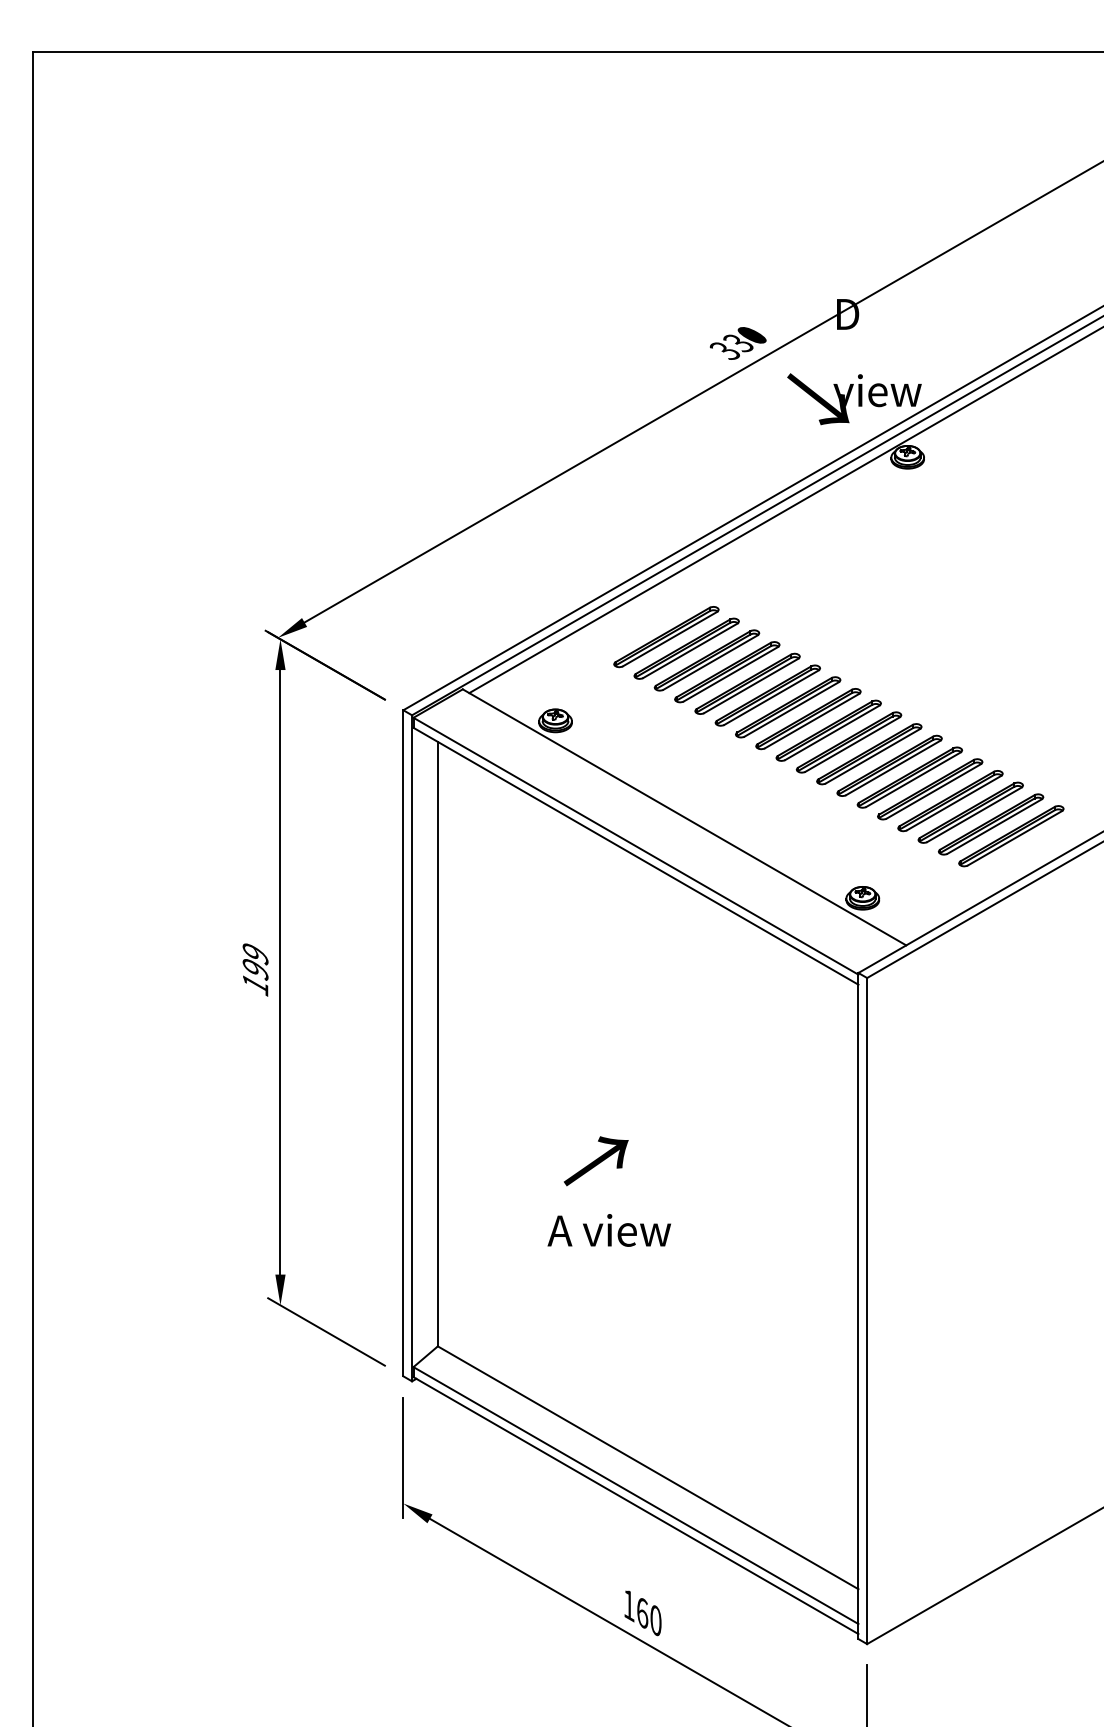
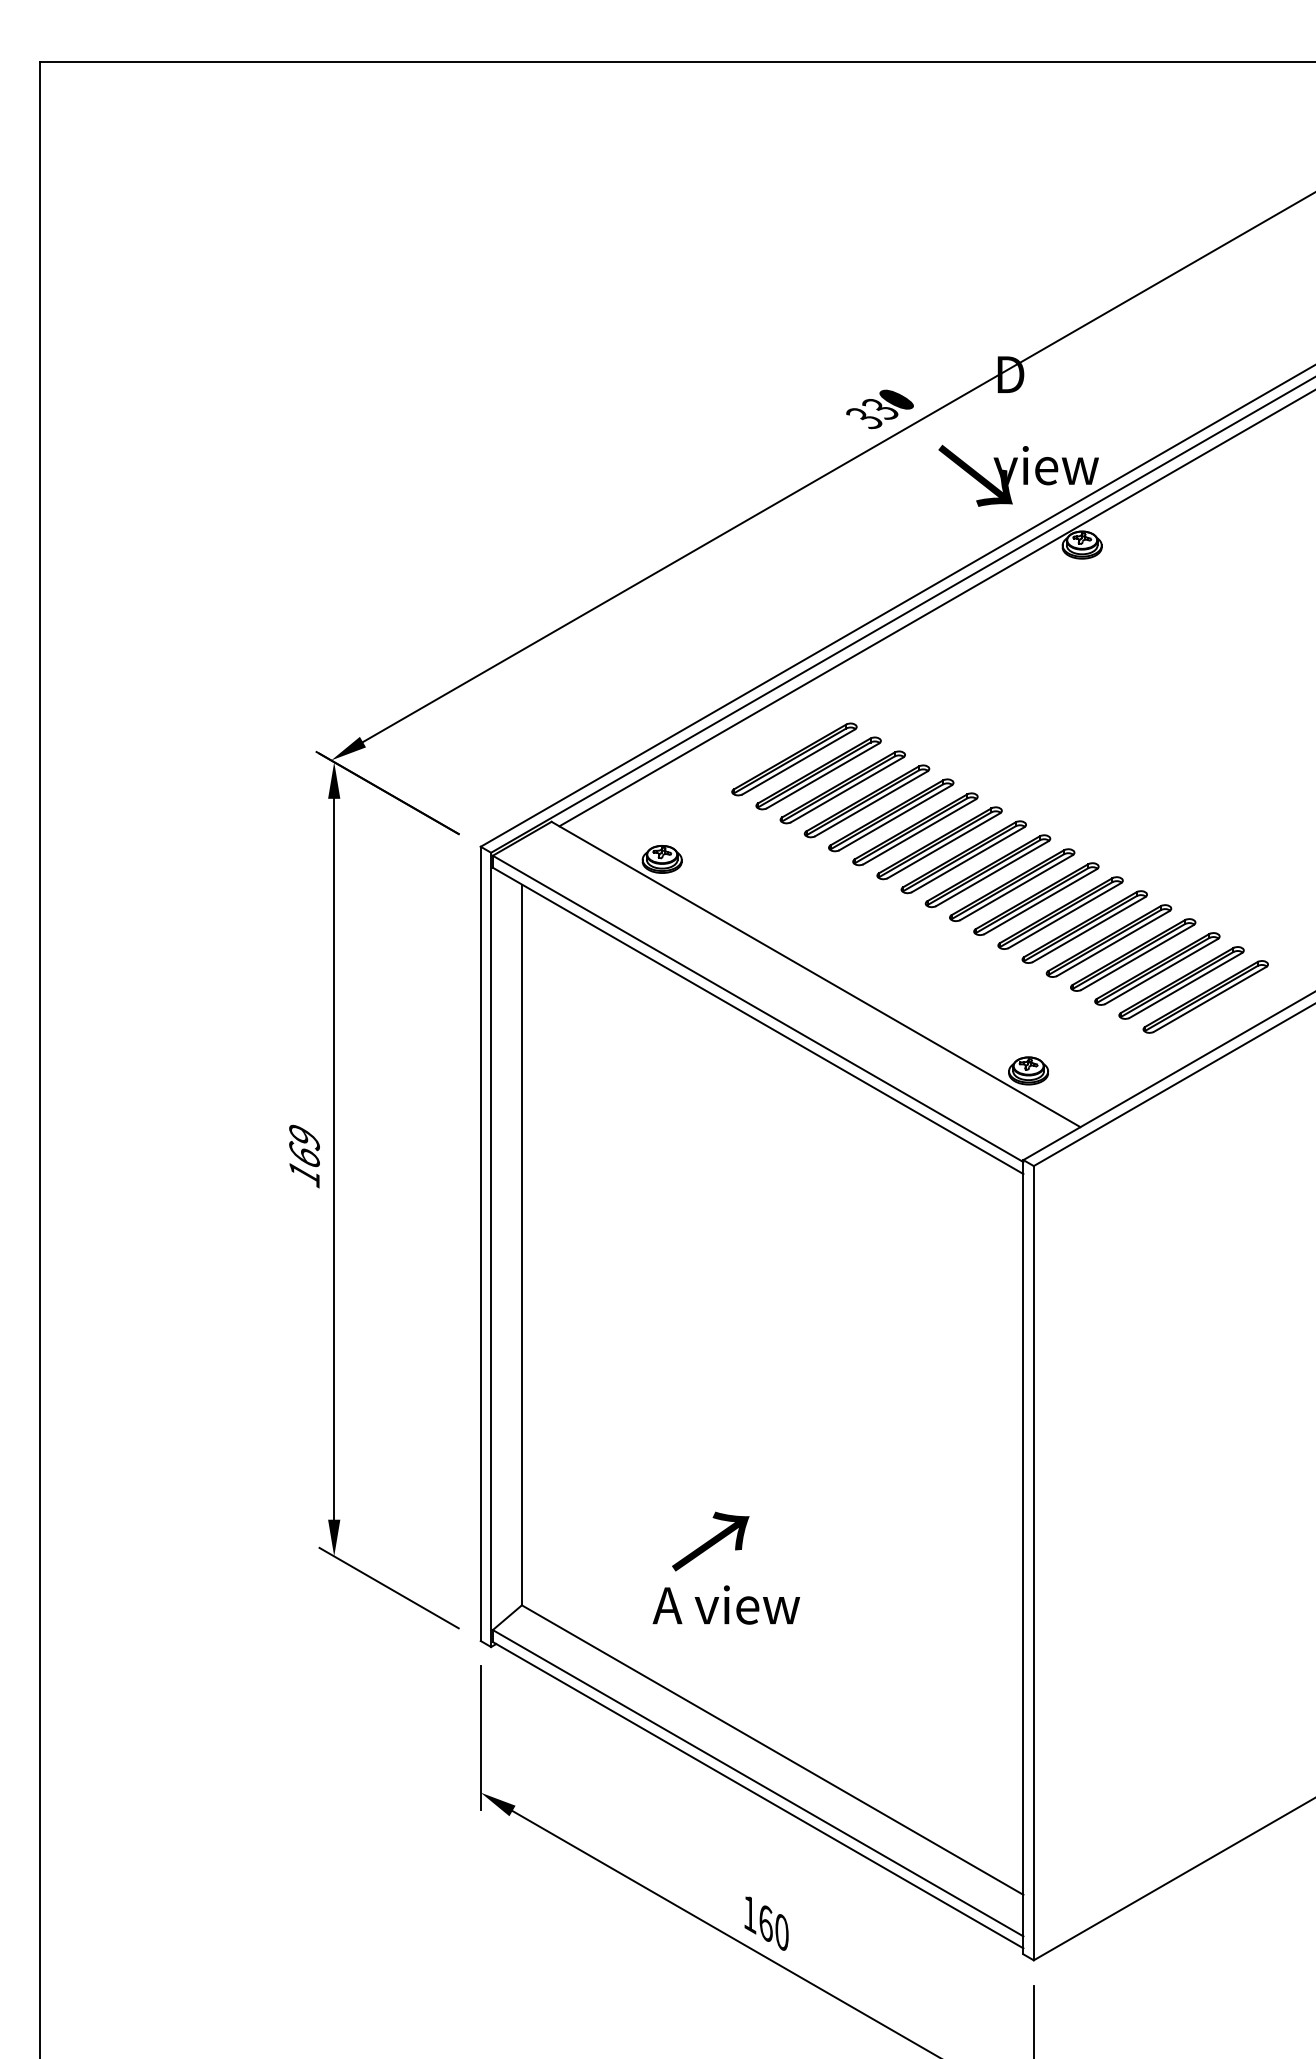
text: (255, 969) -> (304, 1155), 199 -> 169
text: (596, 1161) -> (710, 1541), moved
text: (609, 1229) -> (726, 1604), moved

